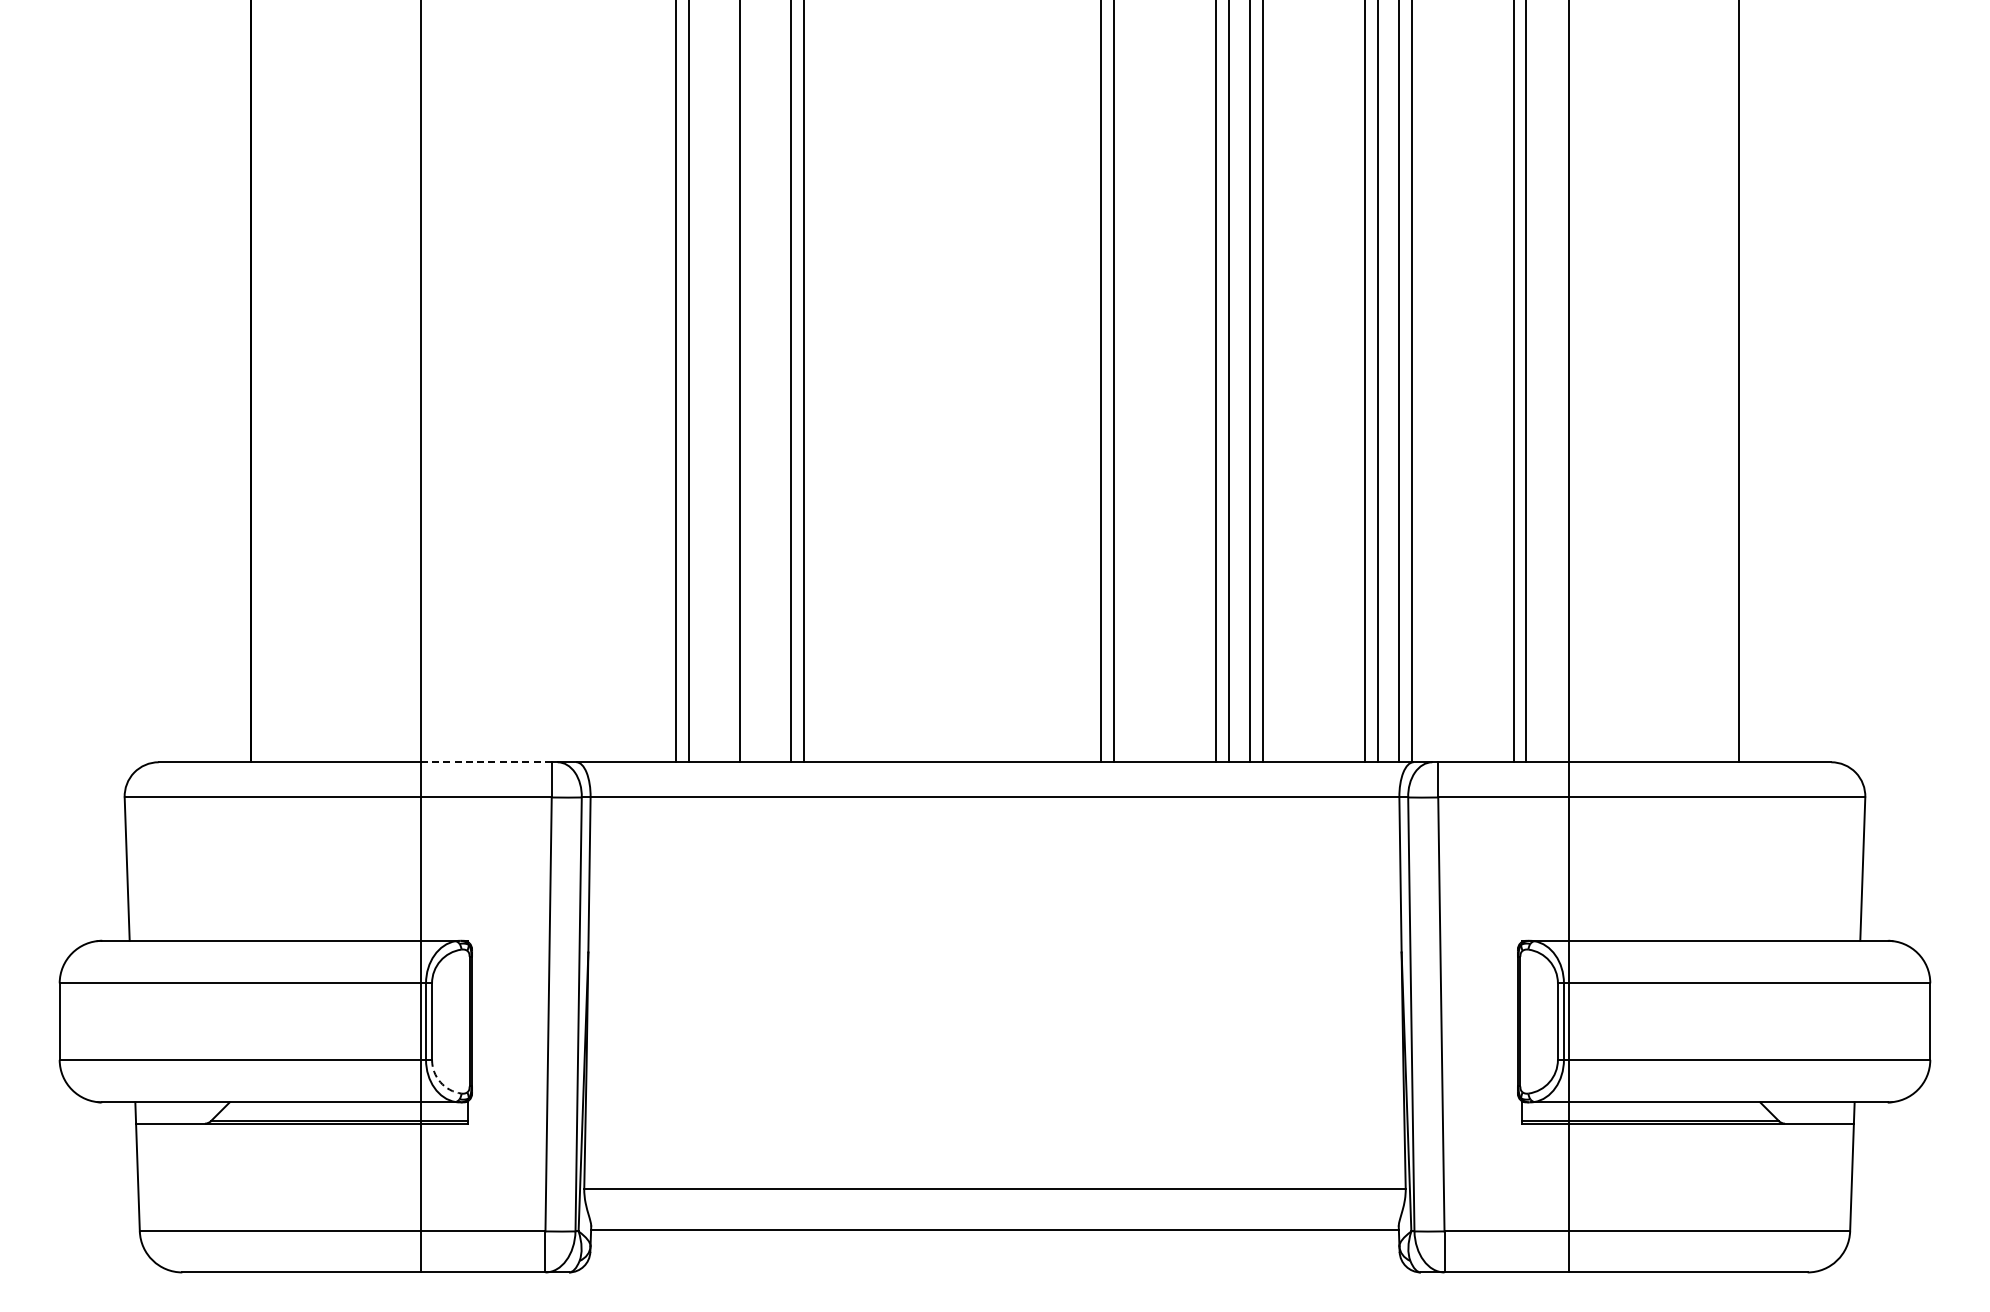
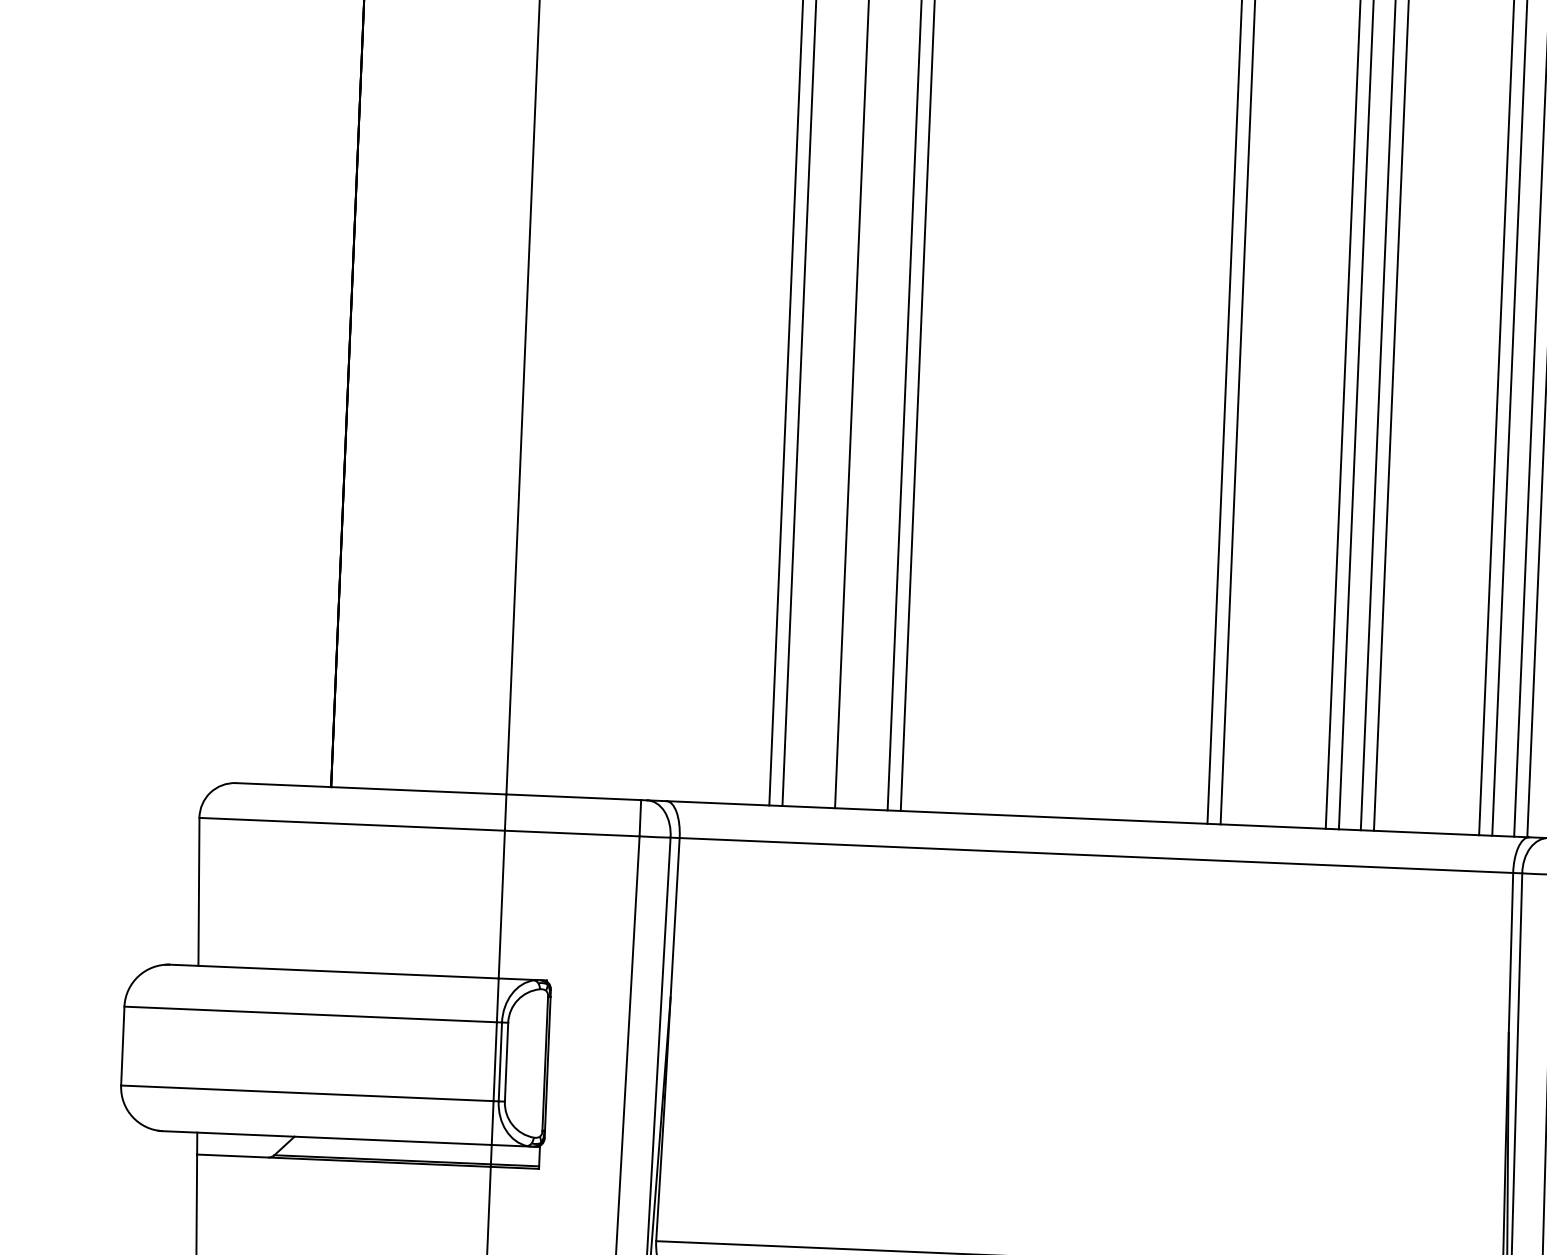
line: (485, 762) -> (572, 797), dashed -> solid
arc: (440, 1082) -> (512, 1125), dashed -> solid

